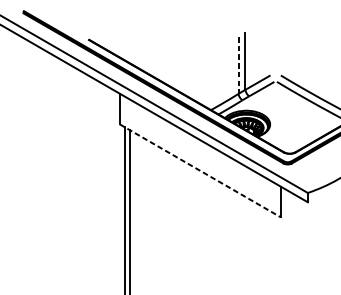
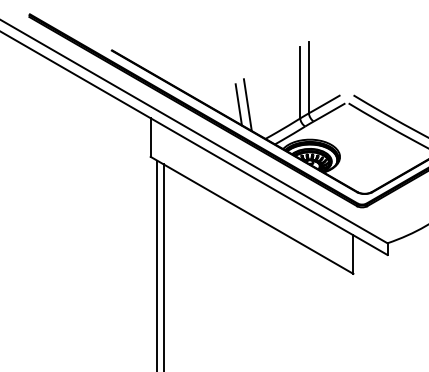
line: (238, 65) -> (300, 82), dashed -> solid
line: (189, 82) -> (238, 104), added
line: (196, 82) -> (247, 104), added
line: (200, 170) -> (252, 215), dashed -> solid

